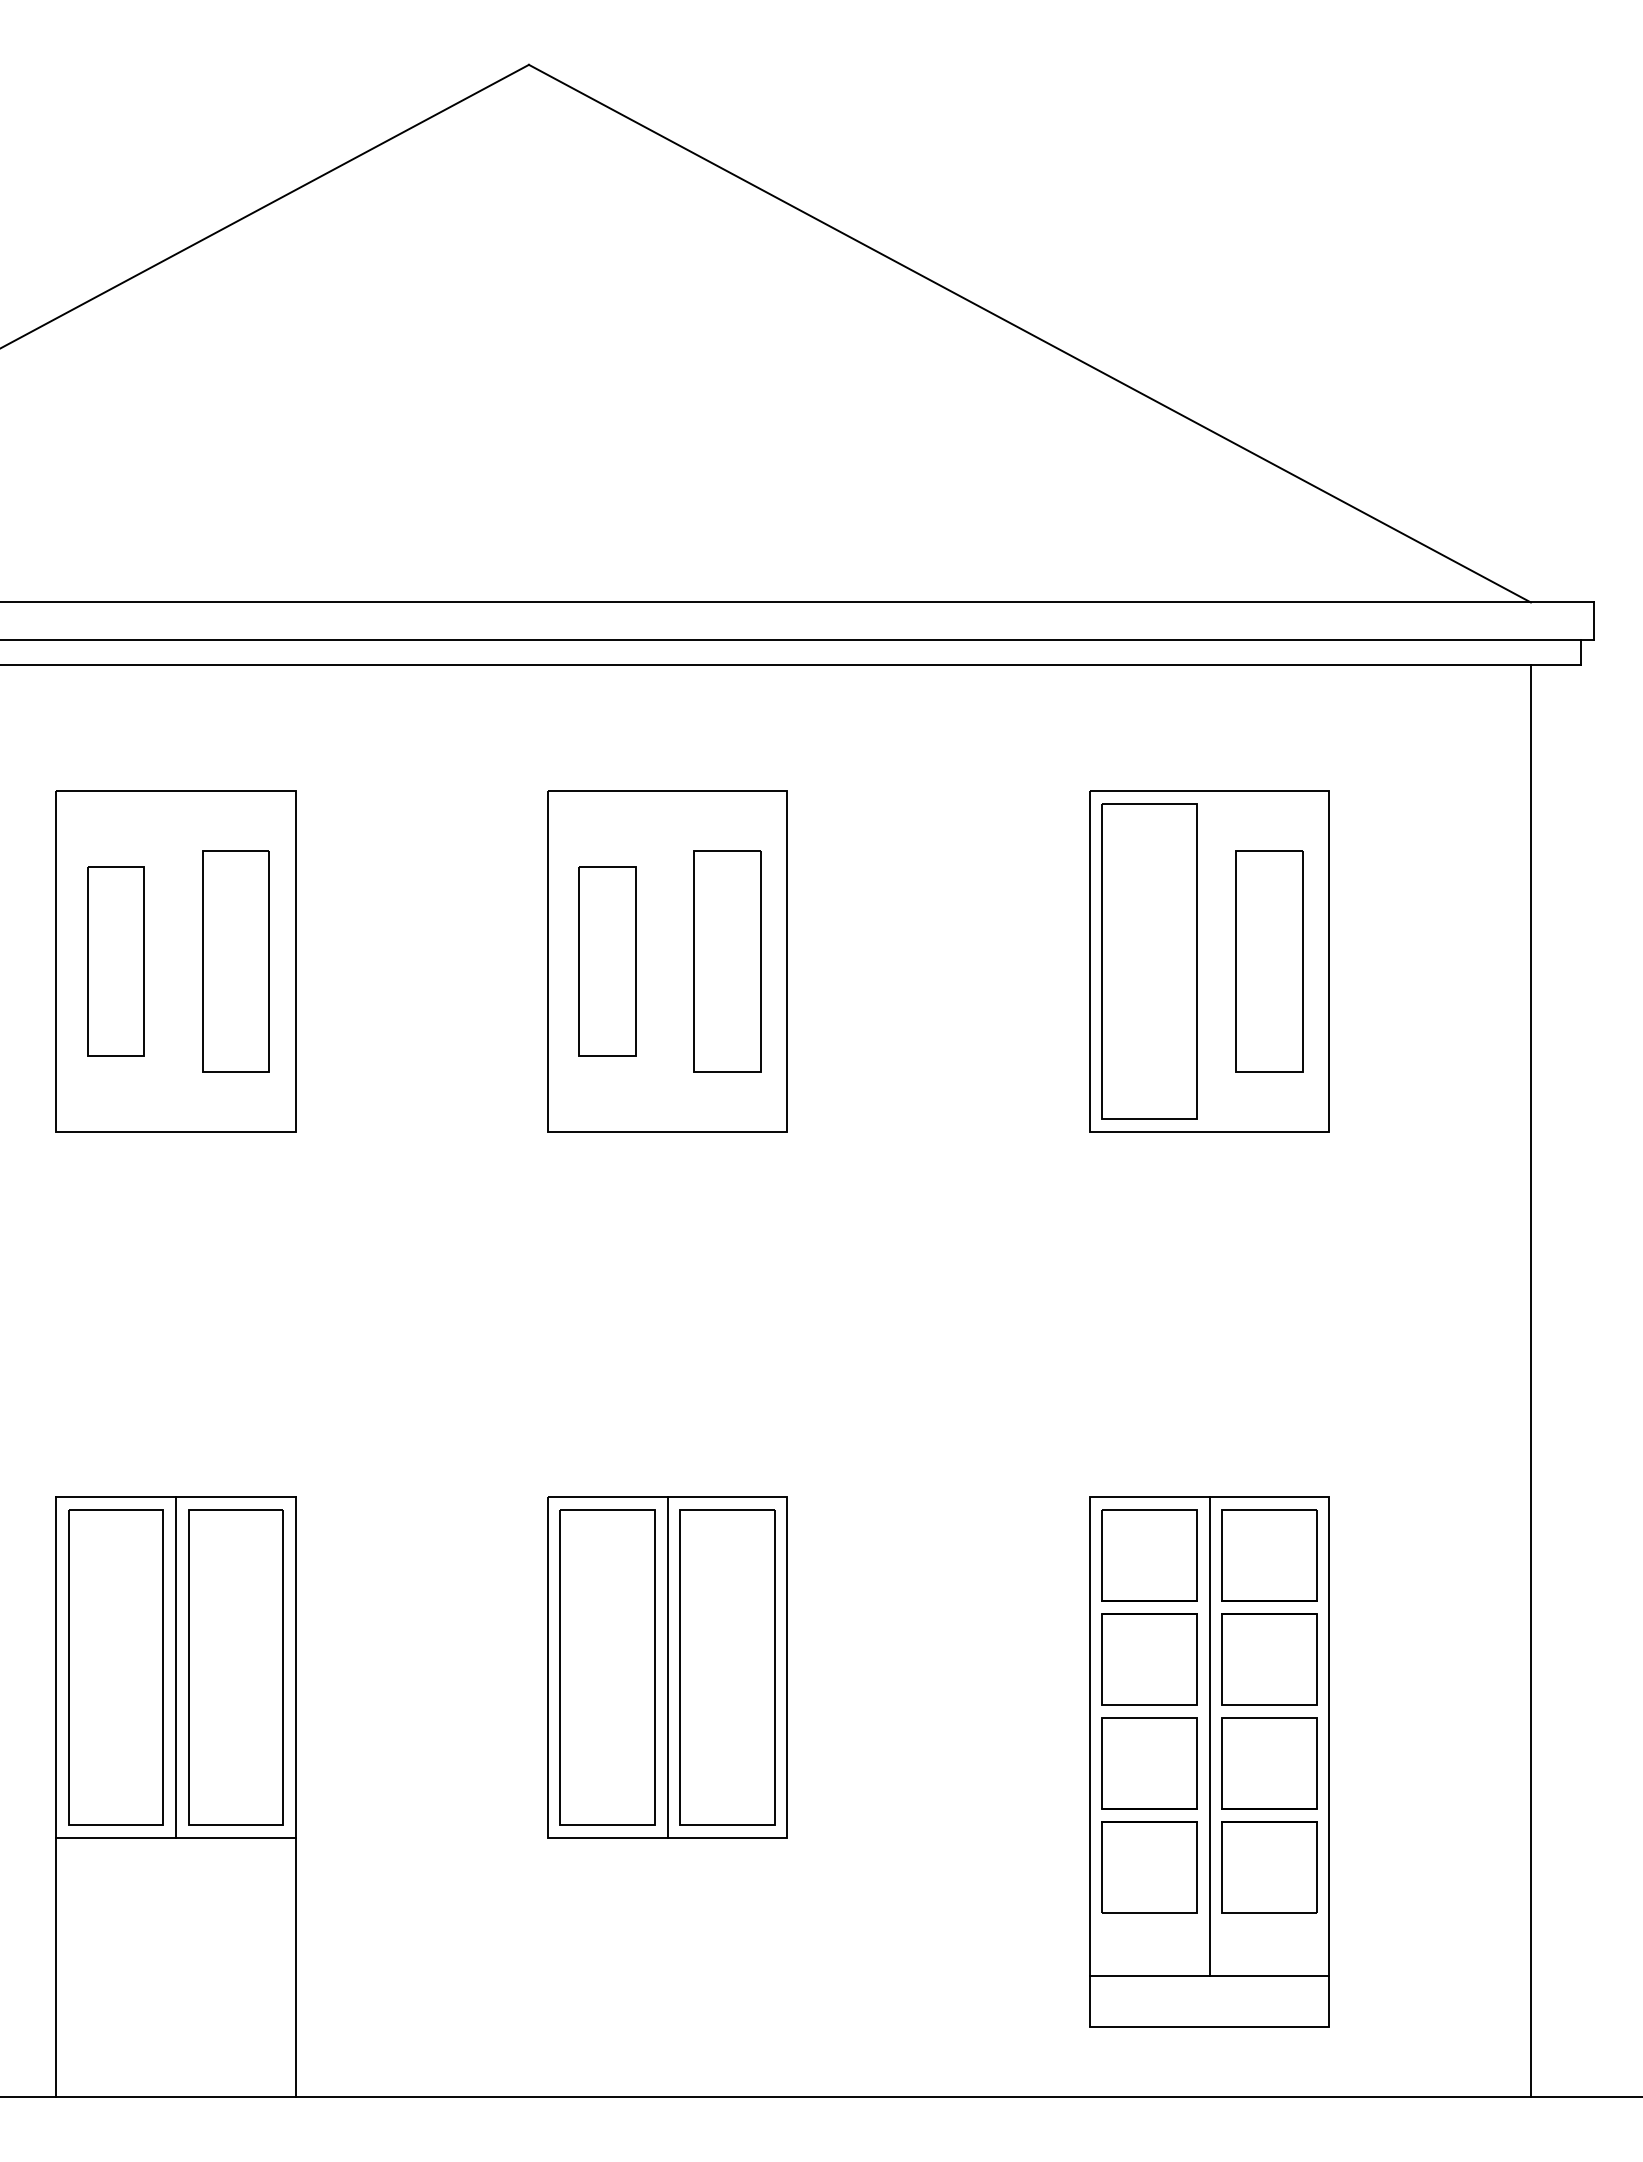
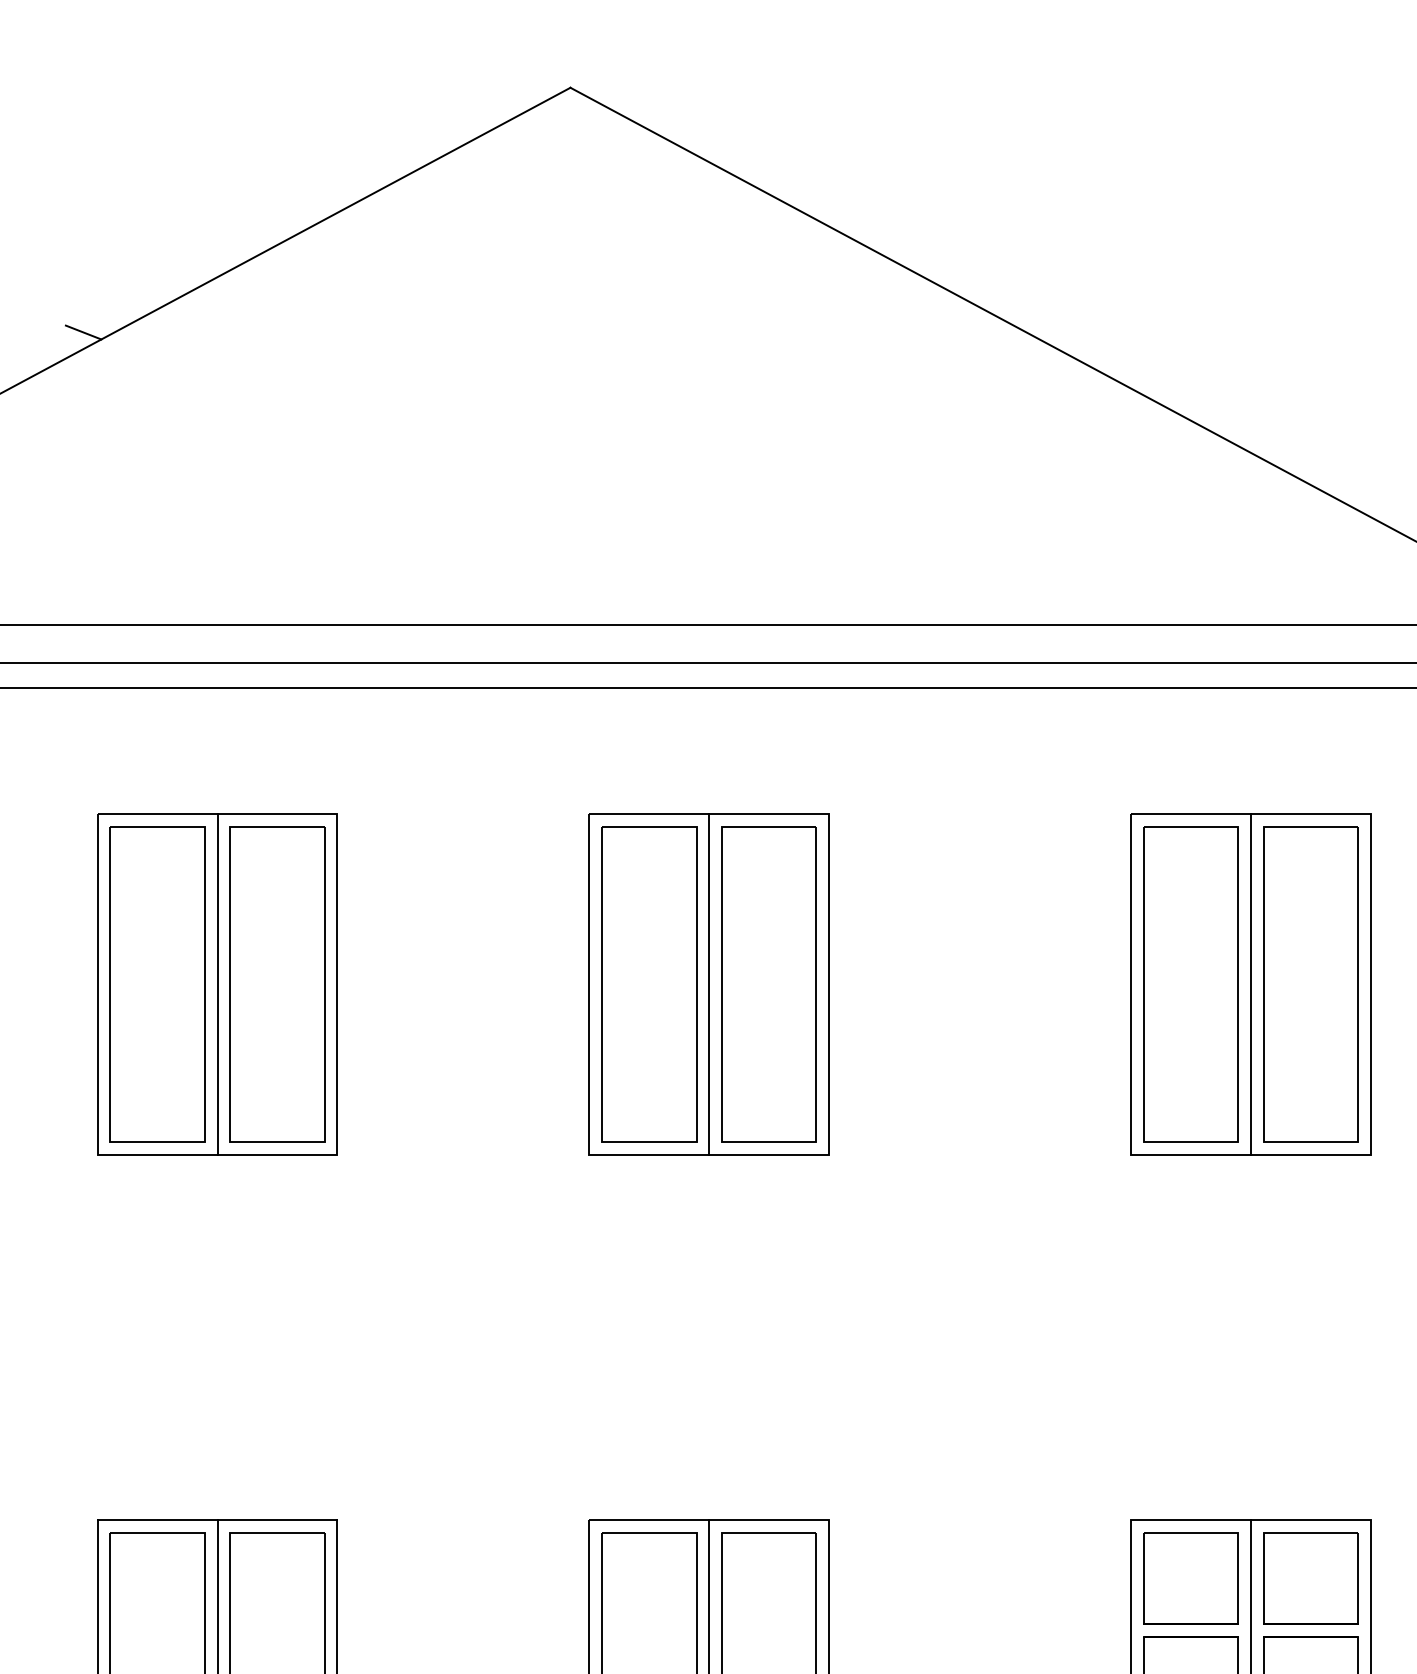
line: (41, 309) -> (83, 332), added
part: (115, 961) -> (157, 984), size x1.67
line: (176, 961) -> (218, 984), added
part: (235, 961) -> (277, 984), size x1.43
part: (607, 961) -> (649, 984), size x1.67
line: (667, 961) -> (709, 984), added
part: (727, 961) -> (769, 984), size x1.43
line: (1209, 961) -> (1251, 984), added
part: (1269, 961) -> (1311, 984), size x1.43

